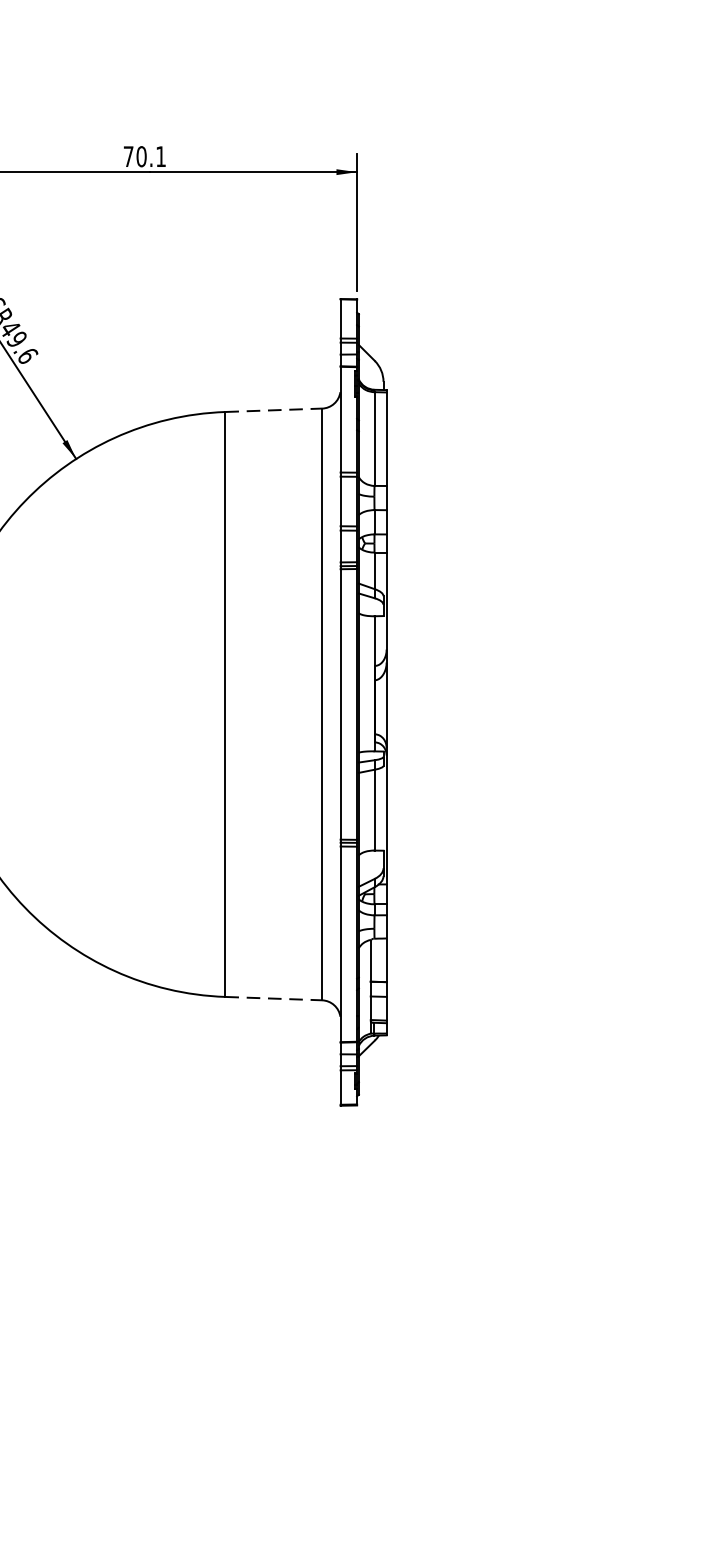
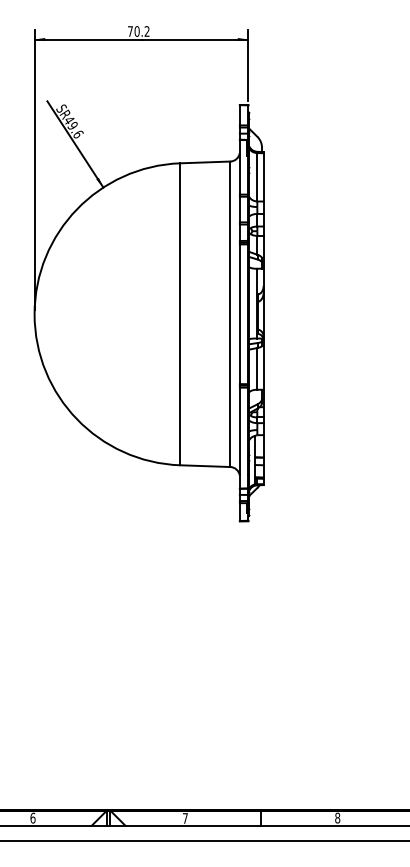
text: (159, 156) -> (146, 31), 70.1 -> 70.2
line: (274, 410) -> (205, 162), dashed -> solid
line: (274, 999) -> (205, 466), dashed -> solid

